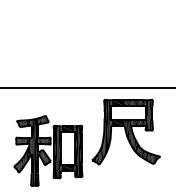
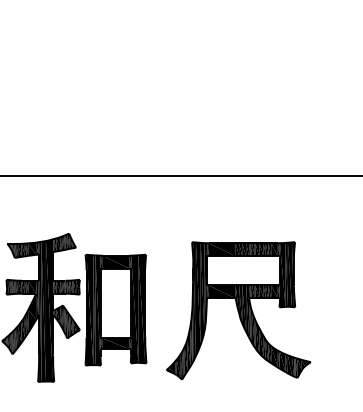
part: (125, 131) -> (237, 309), moved

